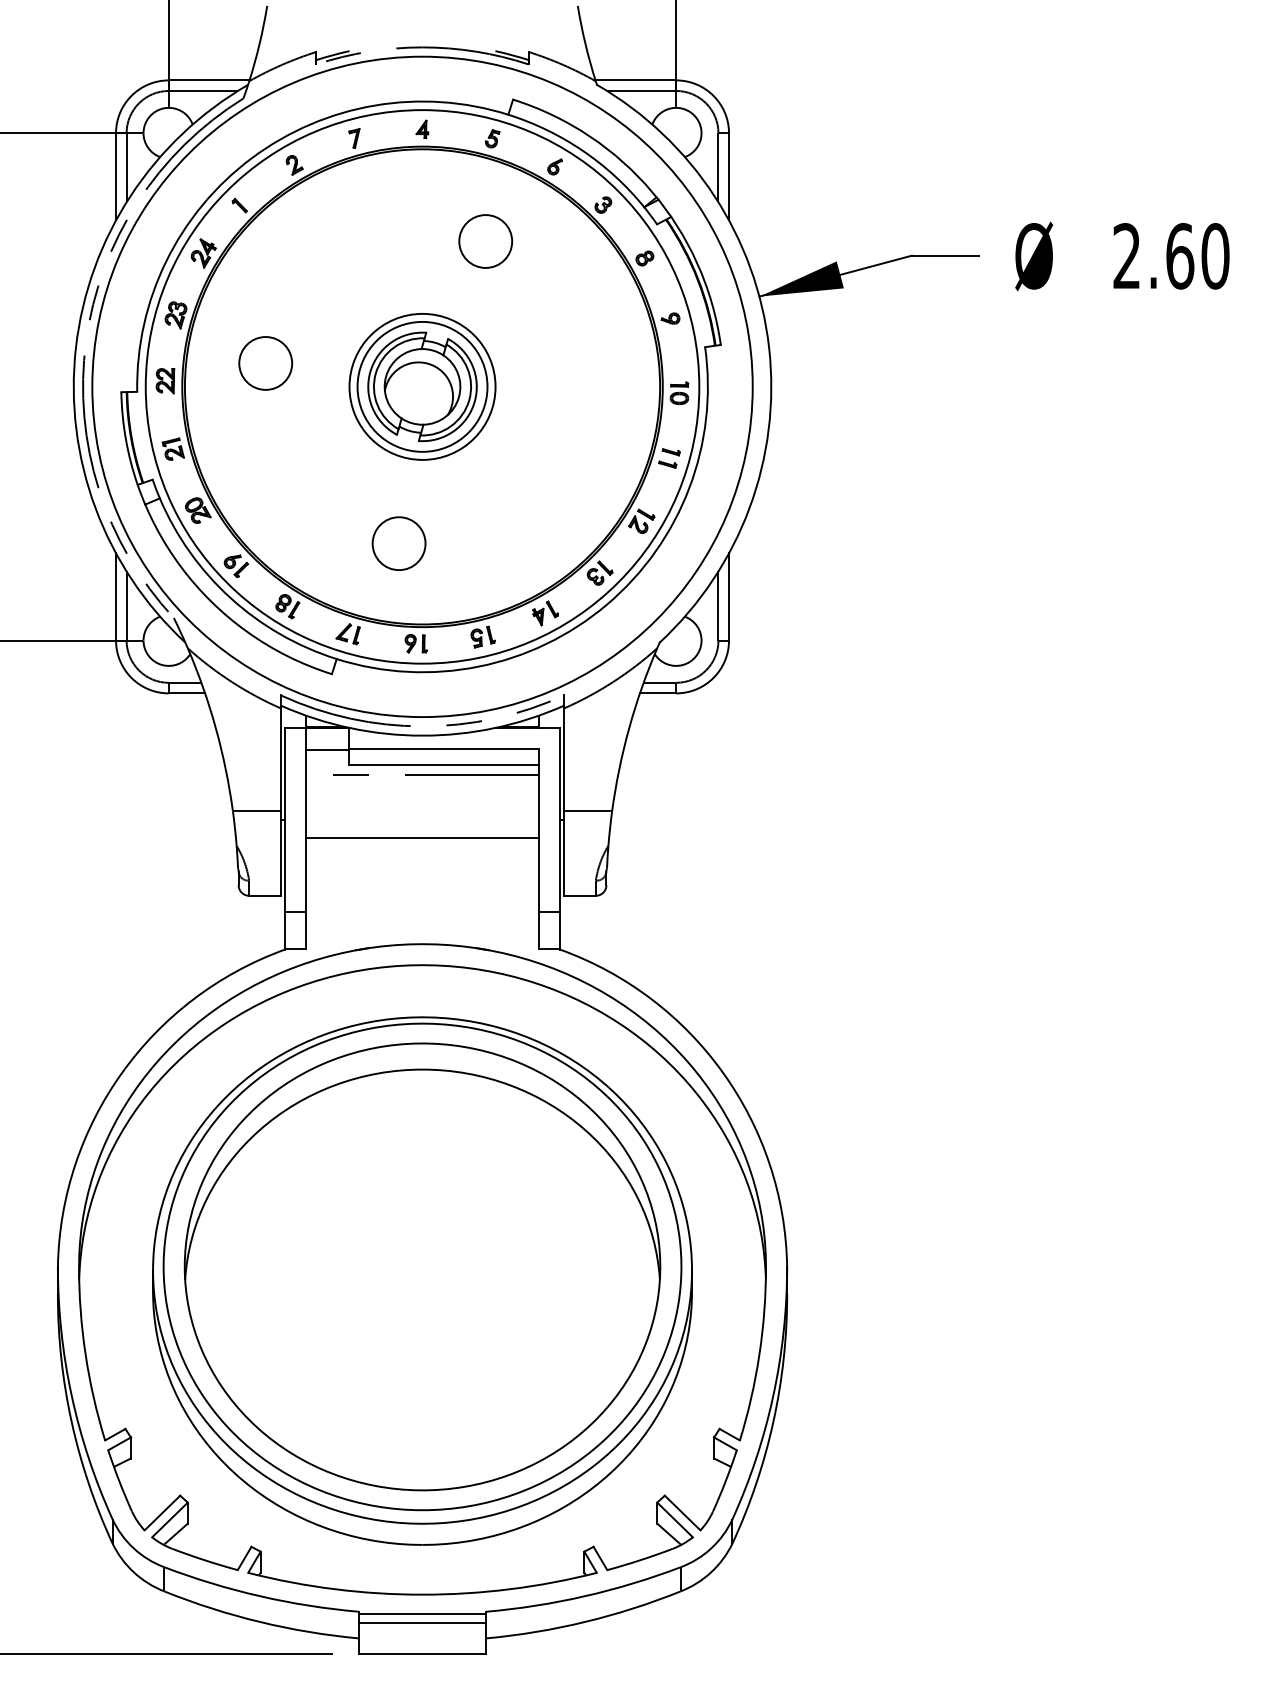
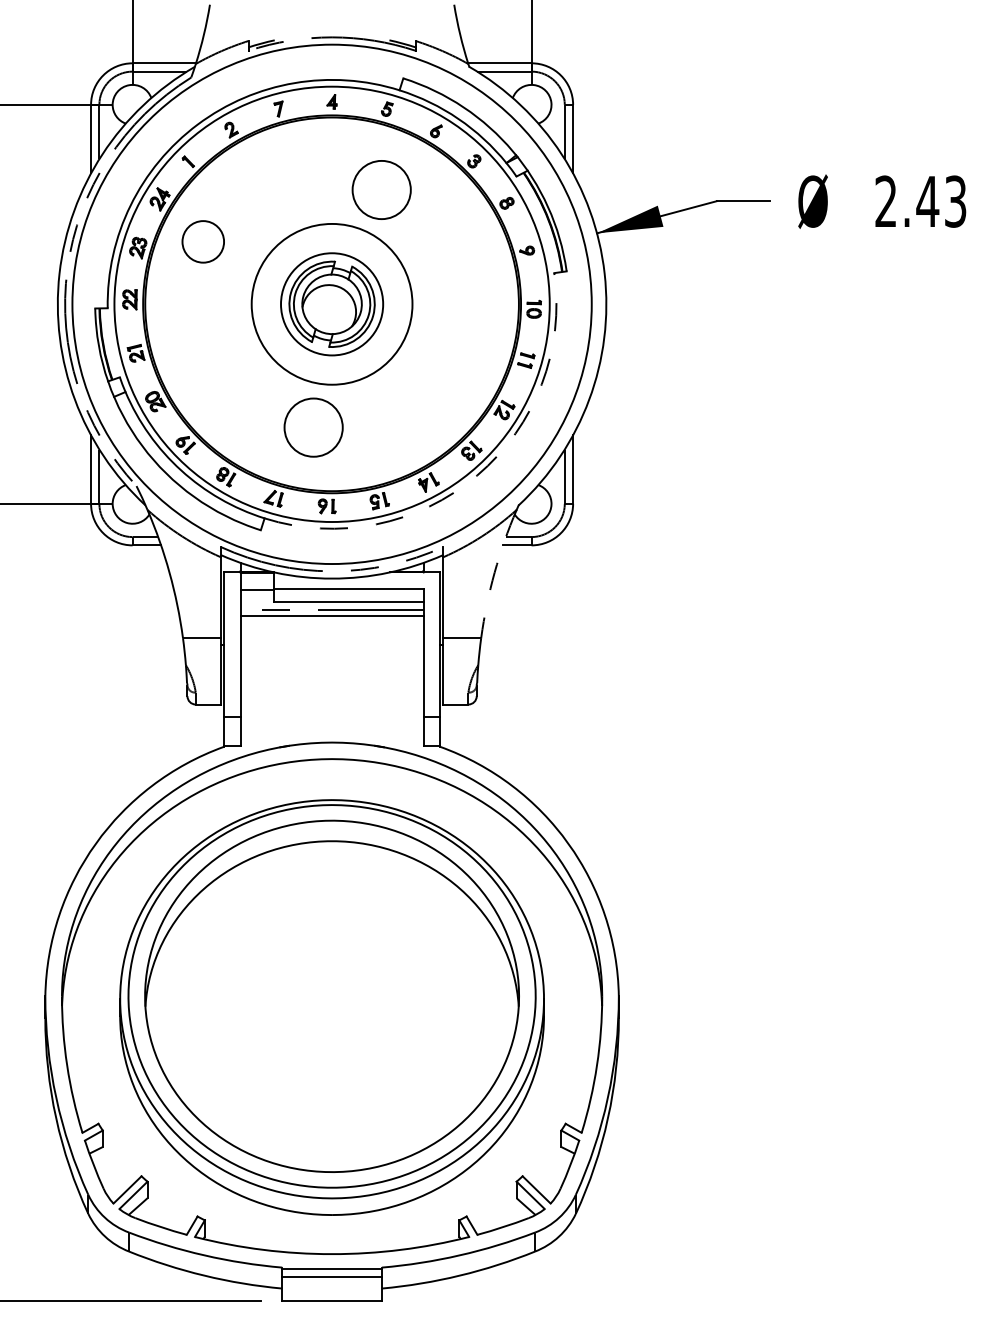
circle: (485, 241) -> (381, 190), size x1.4
text: (1197, 256) -> (941, 201), 2.60 -> 2.43
circle: (265, 363) -> (203, 241), moved
circle: (422, 386) -> (332, 304), size x1.4
circle: (398, 543) -> (313, 427), size x1.4
arc: (606, 604) -> (476, 475), solid -> dashed
arc: (629, 728) -> (494, 572), solid -> dashed
line: (422, 837) -> (332, 615), moved

